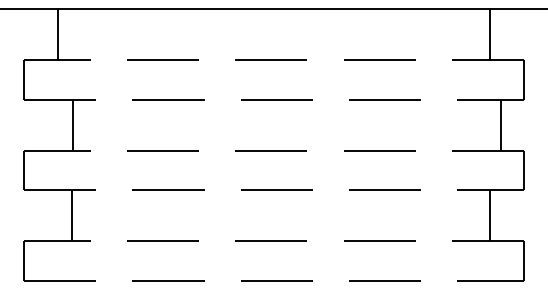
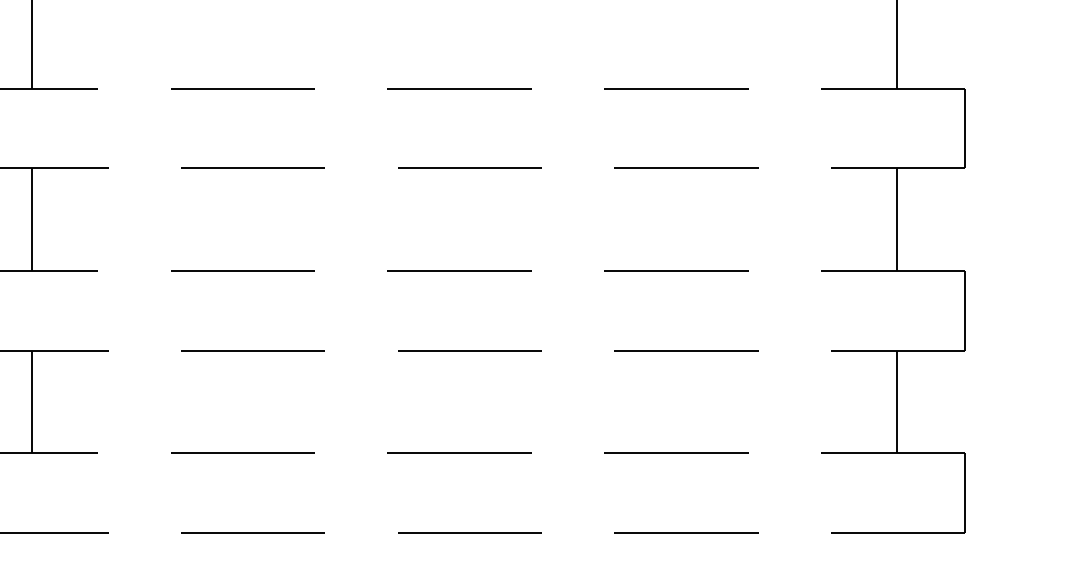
line: (73, 124) -> (32, 218), moved
line: (500, 124) -> (896, 218), moved
line: (72, 215) -> (32, 400), moved

